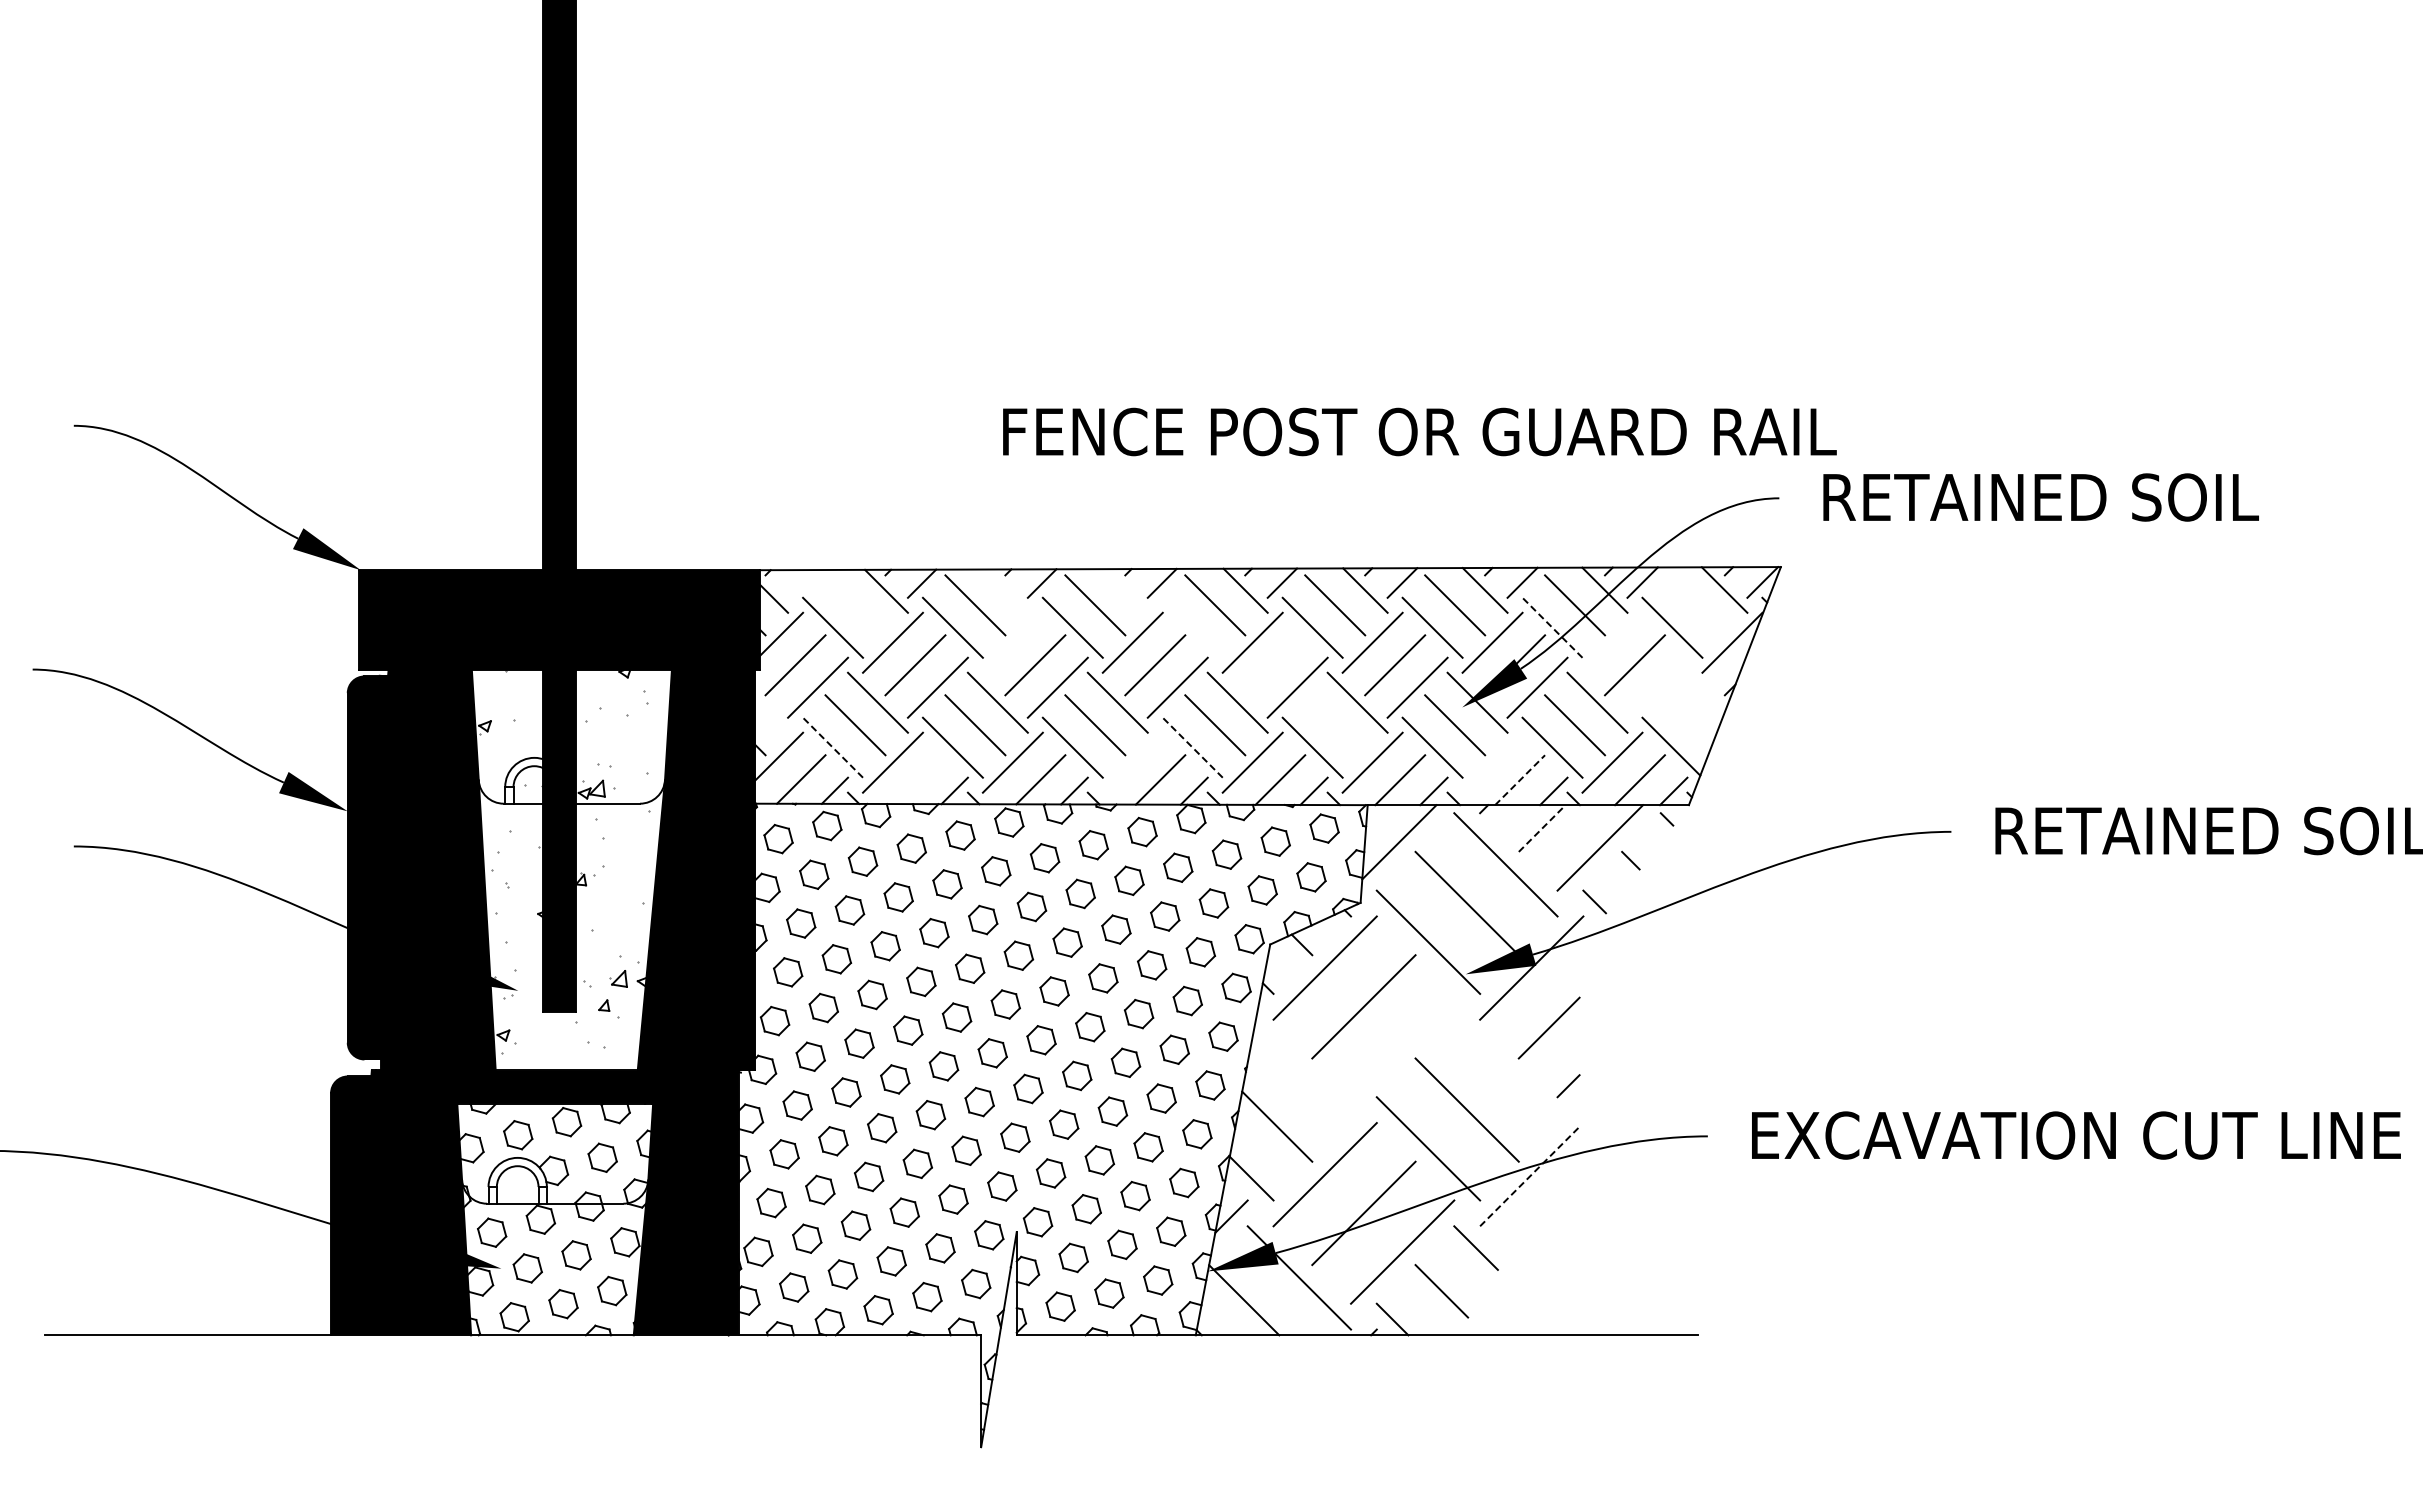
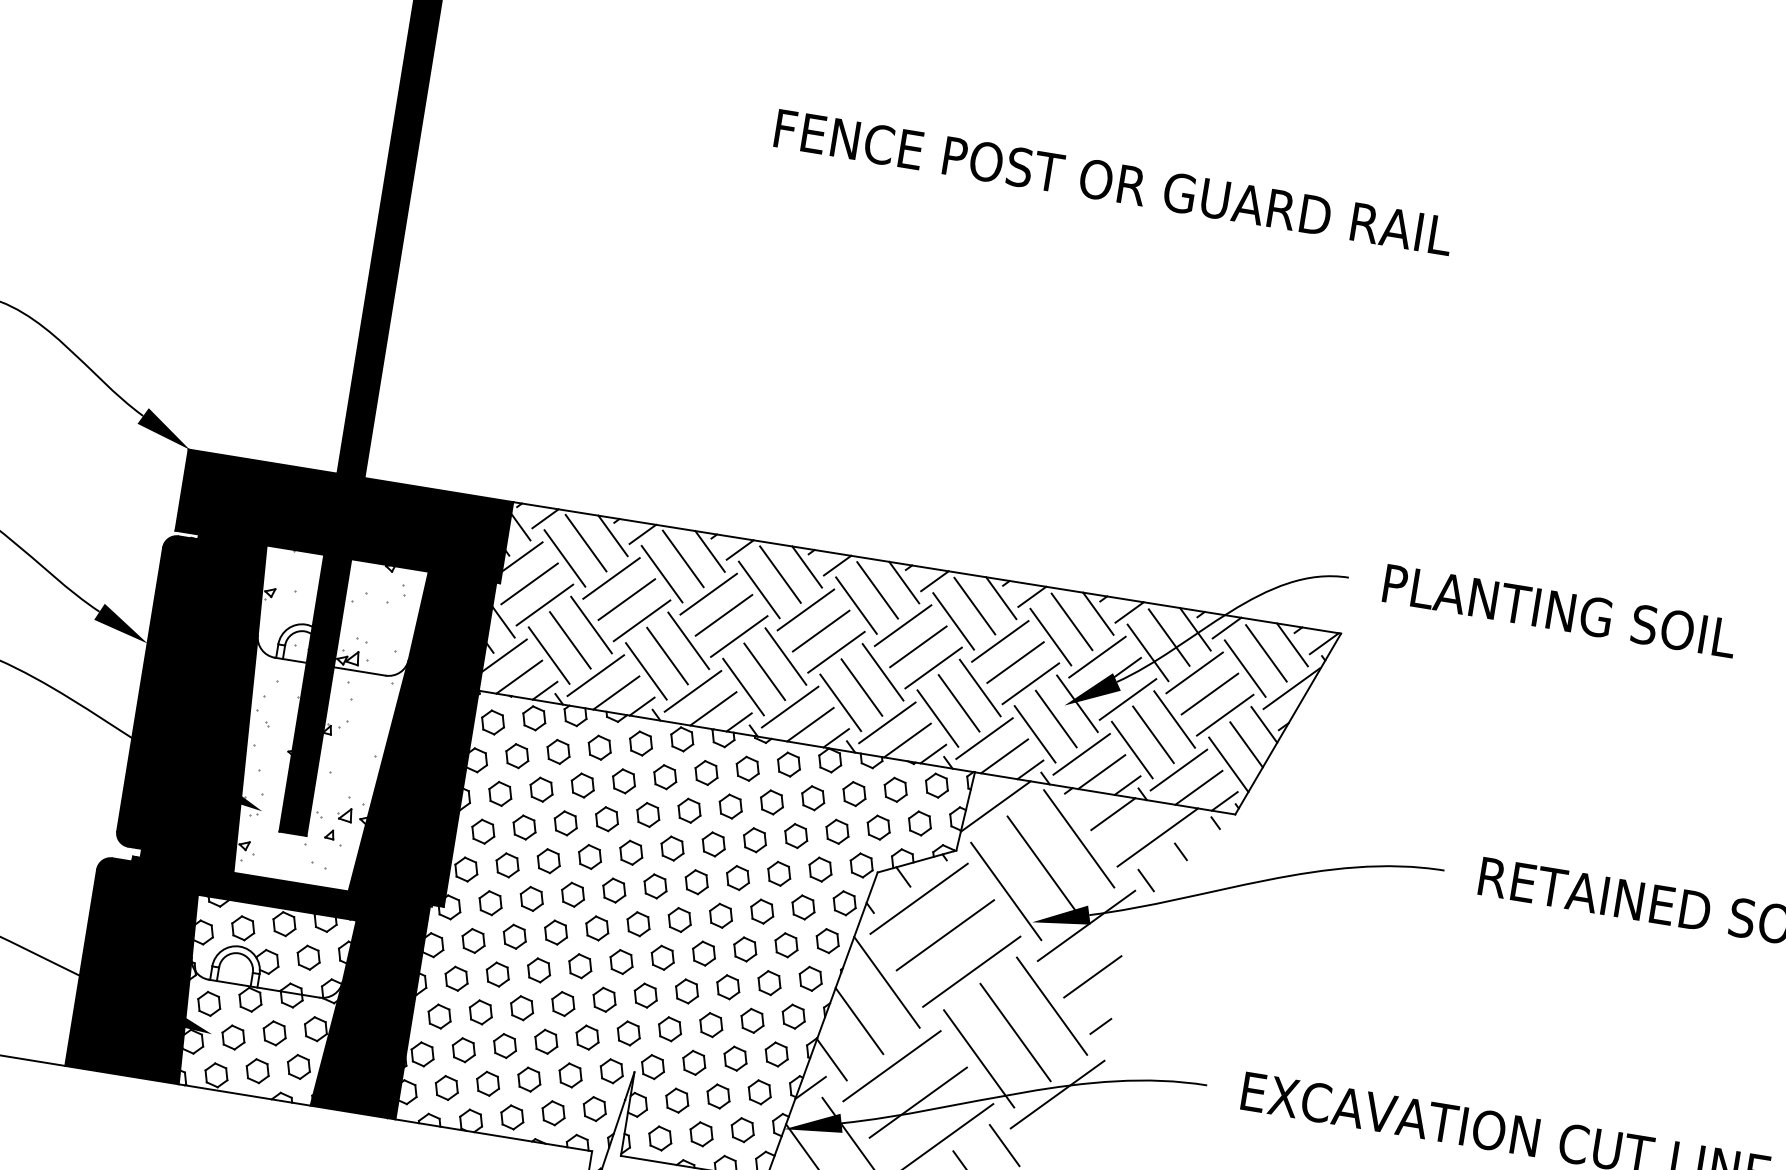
text: (1419, 431) -> (1113, 182), moved
text: (2043, 497) -> (1563, 611), RETAINED SOIL -> PLANTING SOIL
line: (801, 583) -> (545, 518), added
line: (1005, 590) -> (709, 550), added
line: (1125, 590) -> (806, 566), added
line: (855, 605) -> (586, 543), added
line: (1694, 605) -> (1266, 653), added
line: (1192, 627) -> (856, 605), added
line: (1552, 627) -> (1148, 652), dashed -> solid
line: (1012, 642) -> (708, 593), added
line: (1612, 642) -> (1194, 672), added
line: (1275, 665) -> (918, 647), added
line: (1657, 687) -> (1225, 715), added
line: (1706, 691) -> (1264, 724), added
line: (771, 715) -> (503, 621), added
line: (1688, 719) -> (1246, 745), added
line: (1335, 725) -> (959, 703), added
line: (832, 747) -> (548, 655), dashed -> solid
line: (1192, 747) -> (840, 702), dashed -> solid
line: (1132, 762) -> (789, 706), added
line: (1492, 762) -> (1081, 754), added
line: (920, 779) -> (615, 692), added
line: (1520, 779) -> (1102, 771), dashed -> solid
line: (1542, 828) -> (1113, 814), dashed -> solid
line: (1402, 1045) -> (971, 971), added
line: (1505, 1071) -> (1051, 1006), added
line: (1302, 1074) -> (886, 982), added
line: (1530, 1176) -> (1058, 1094), dashed -> solid

